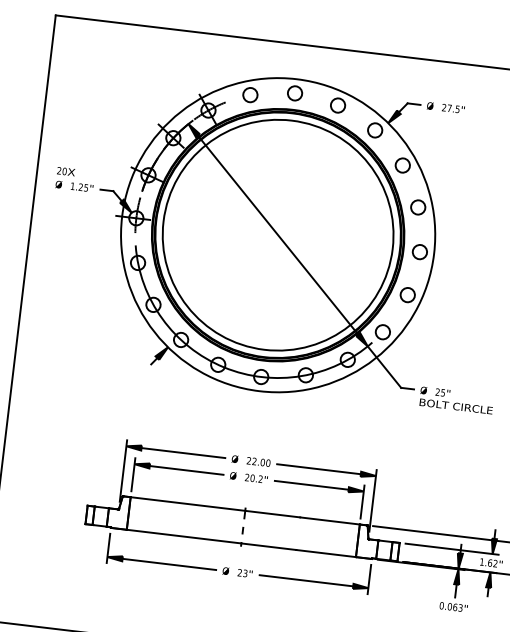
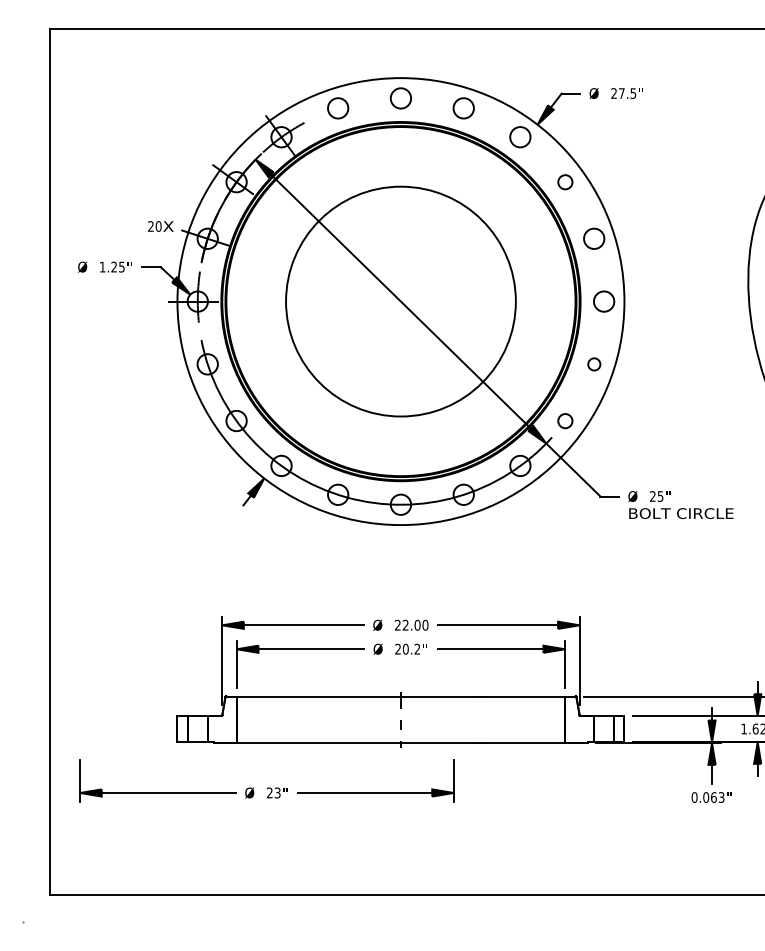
circle: (402, 165) -> (565, 182), size x0.7
text: (65, 171) -> (160, 226), moved
circle: (277, 235) -> (400, 301), size x0.7
circle: (407, 295) -> (594, 364), size x0.6
circle: (383, 332) -> (565, 421), size x0.7
part: (239, 568) -> (268, 787), moved

